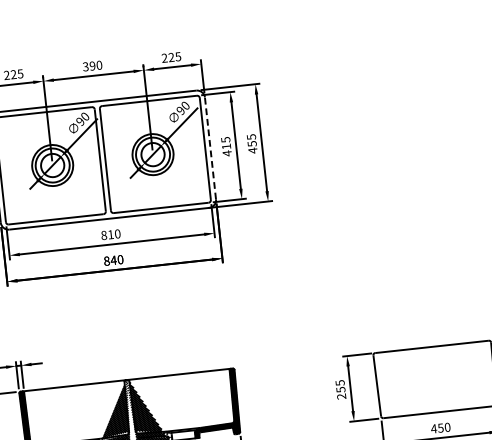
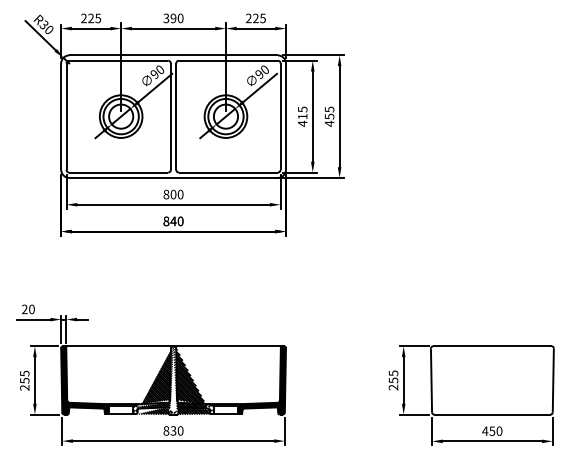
line: (210, 148) -> (285, 116), dashed -> solid
text: (110, 234) -> (173, 194), 810 -> 800

